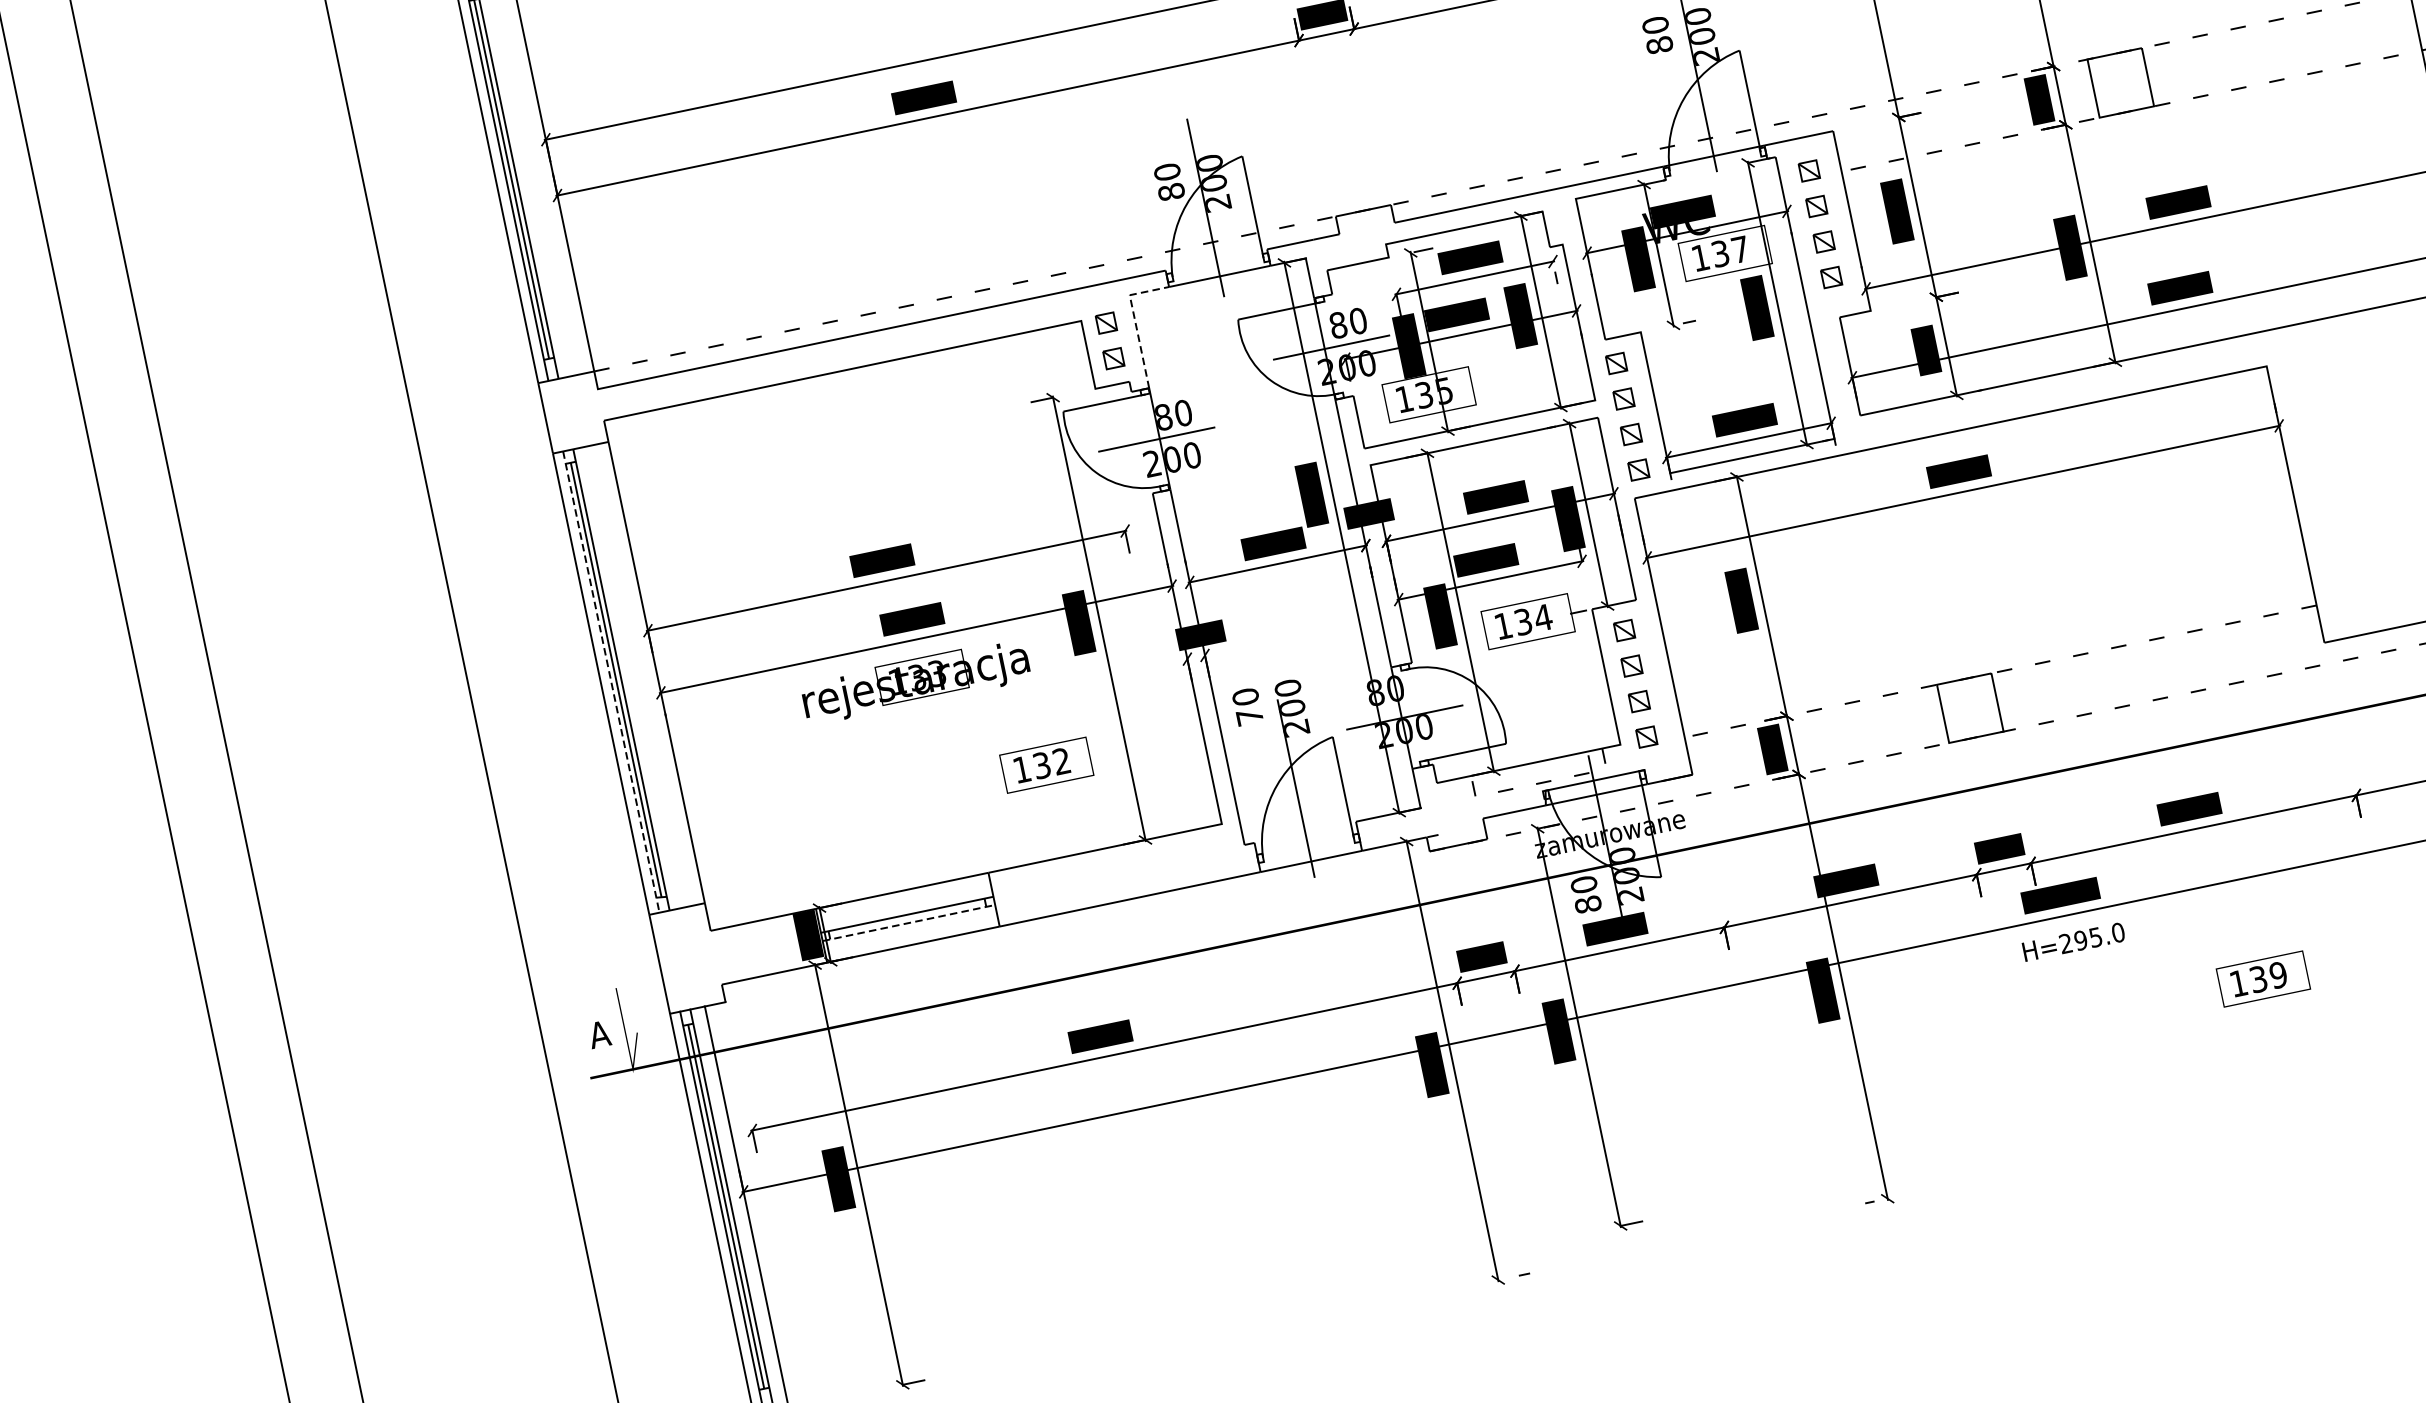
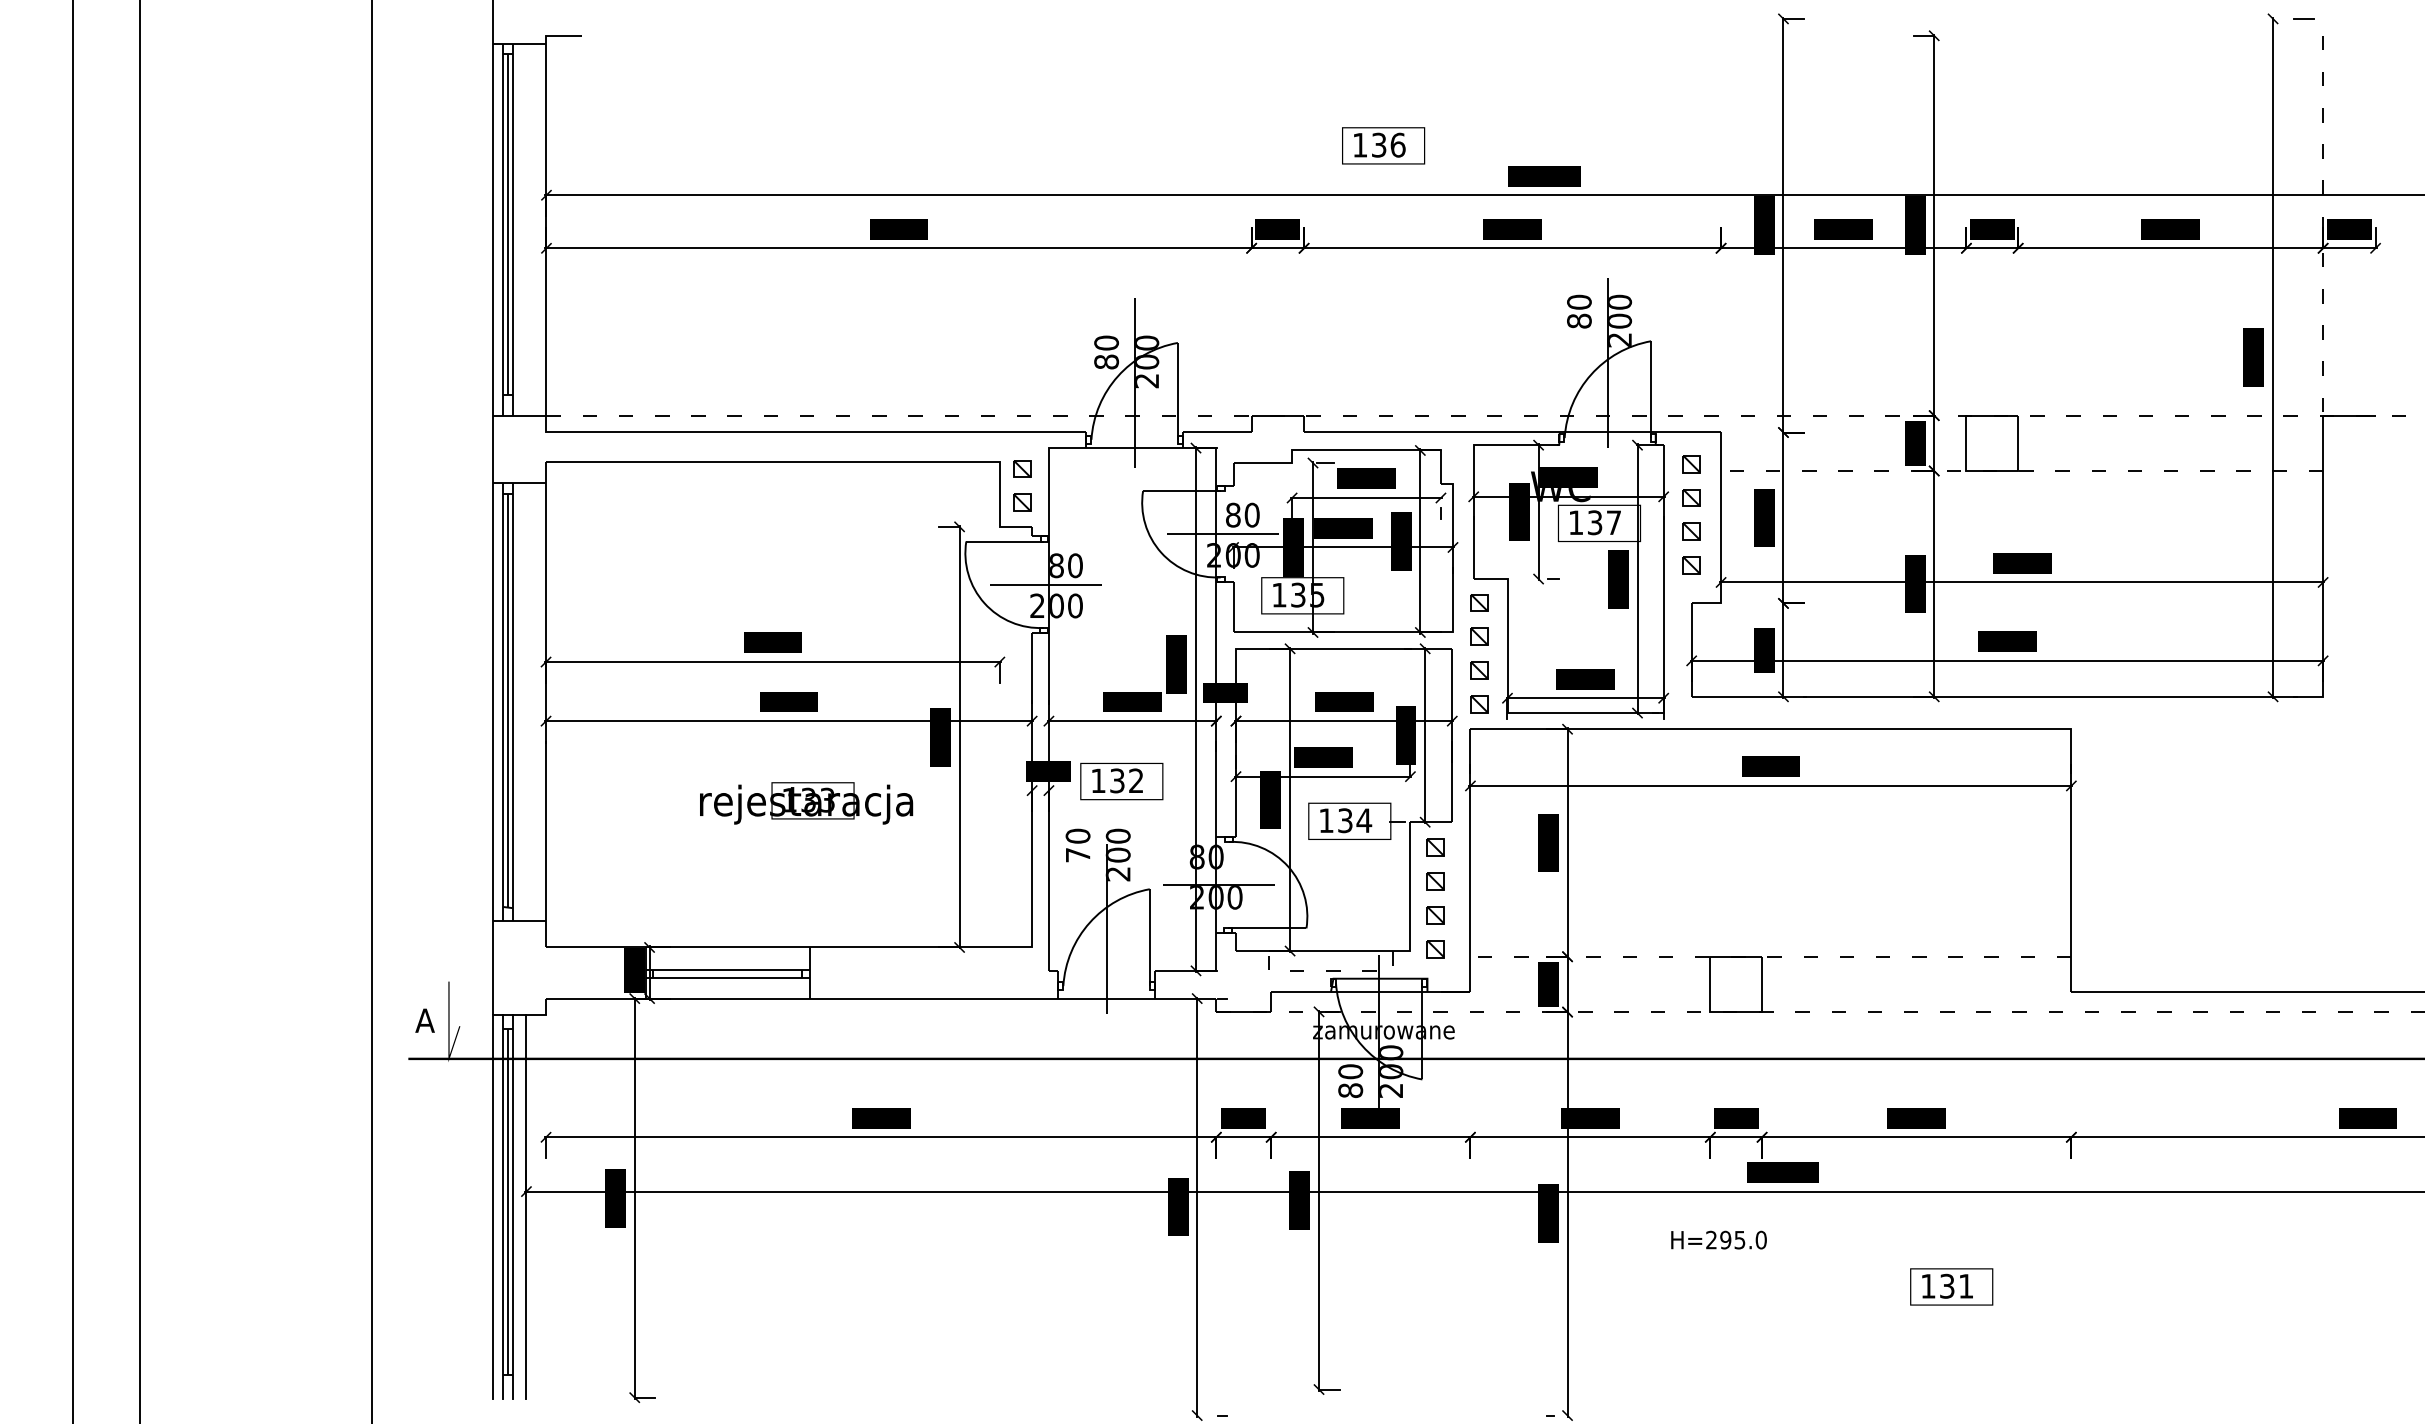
line: (1134, 321) -> (1048, 472), dashed -> solid
text: (915, 681) -> (806, 803), moved
line: (611, 682) -> (502, 702), dashed -> solid
text: (1046, 765) -> (1121, 781), moved
line: (909, 923) -> (728, 978), dashed -> solid
text: (2073, 941) -> (1718, 1239), moved
text: (2277, 974) -> (1965, 1285), 139 -> 131

